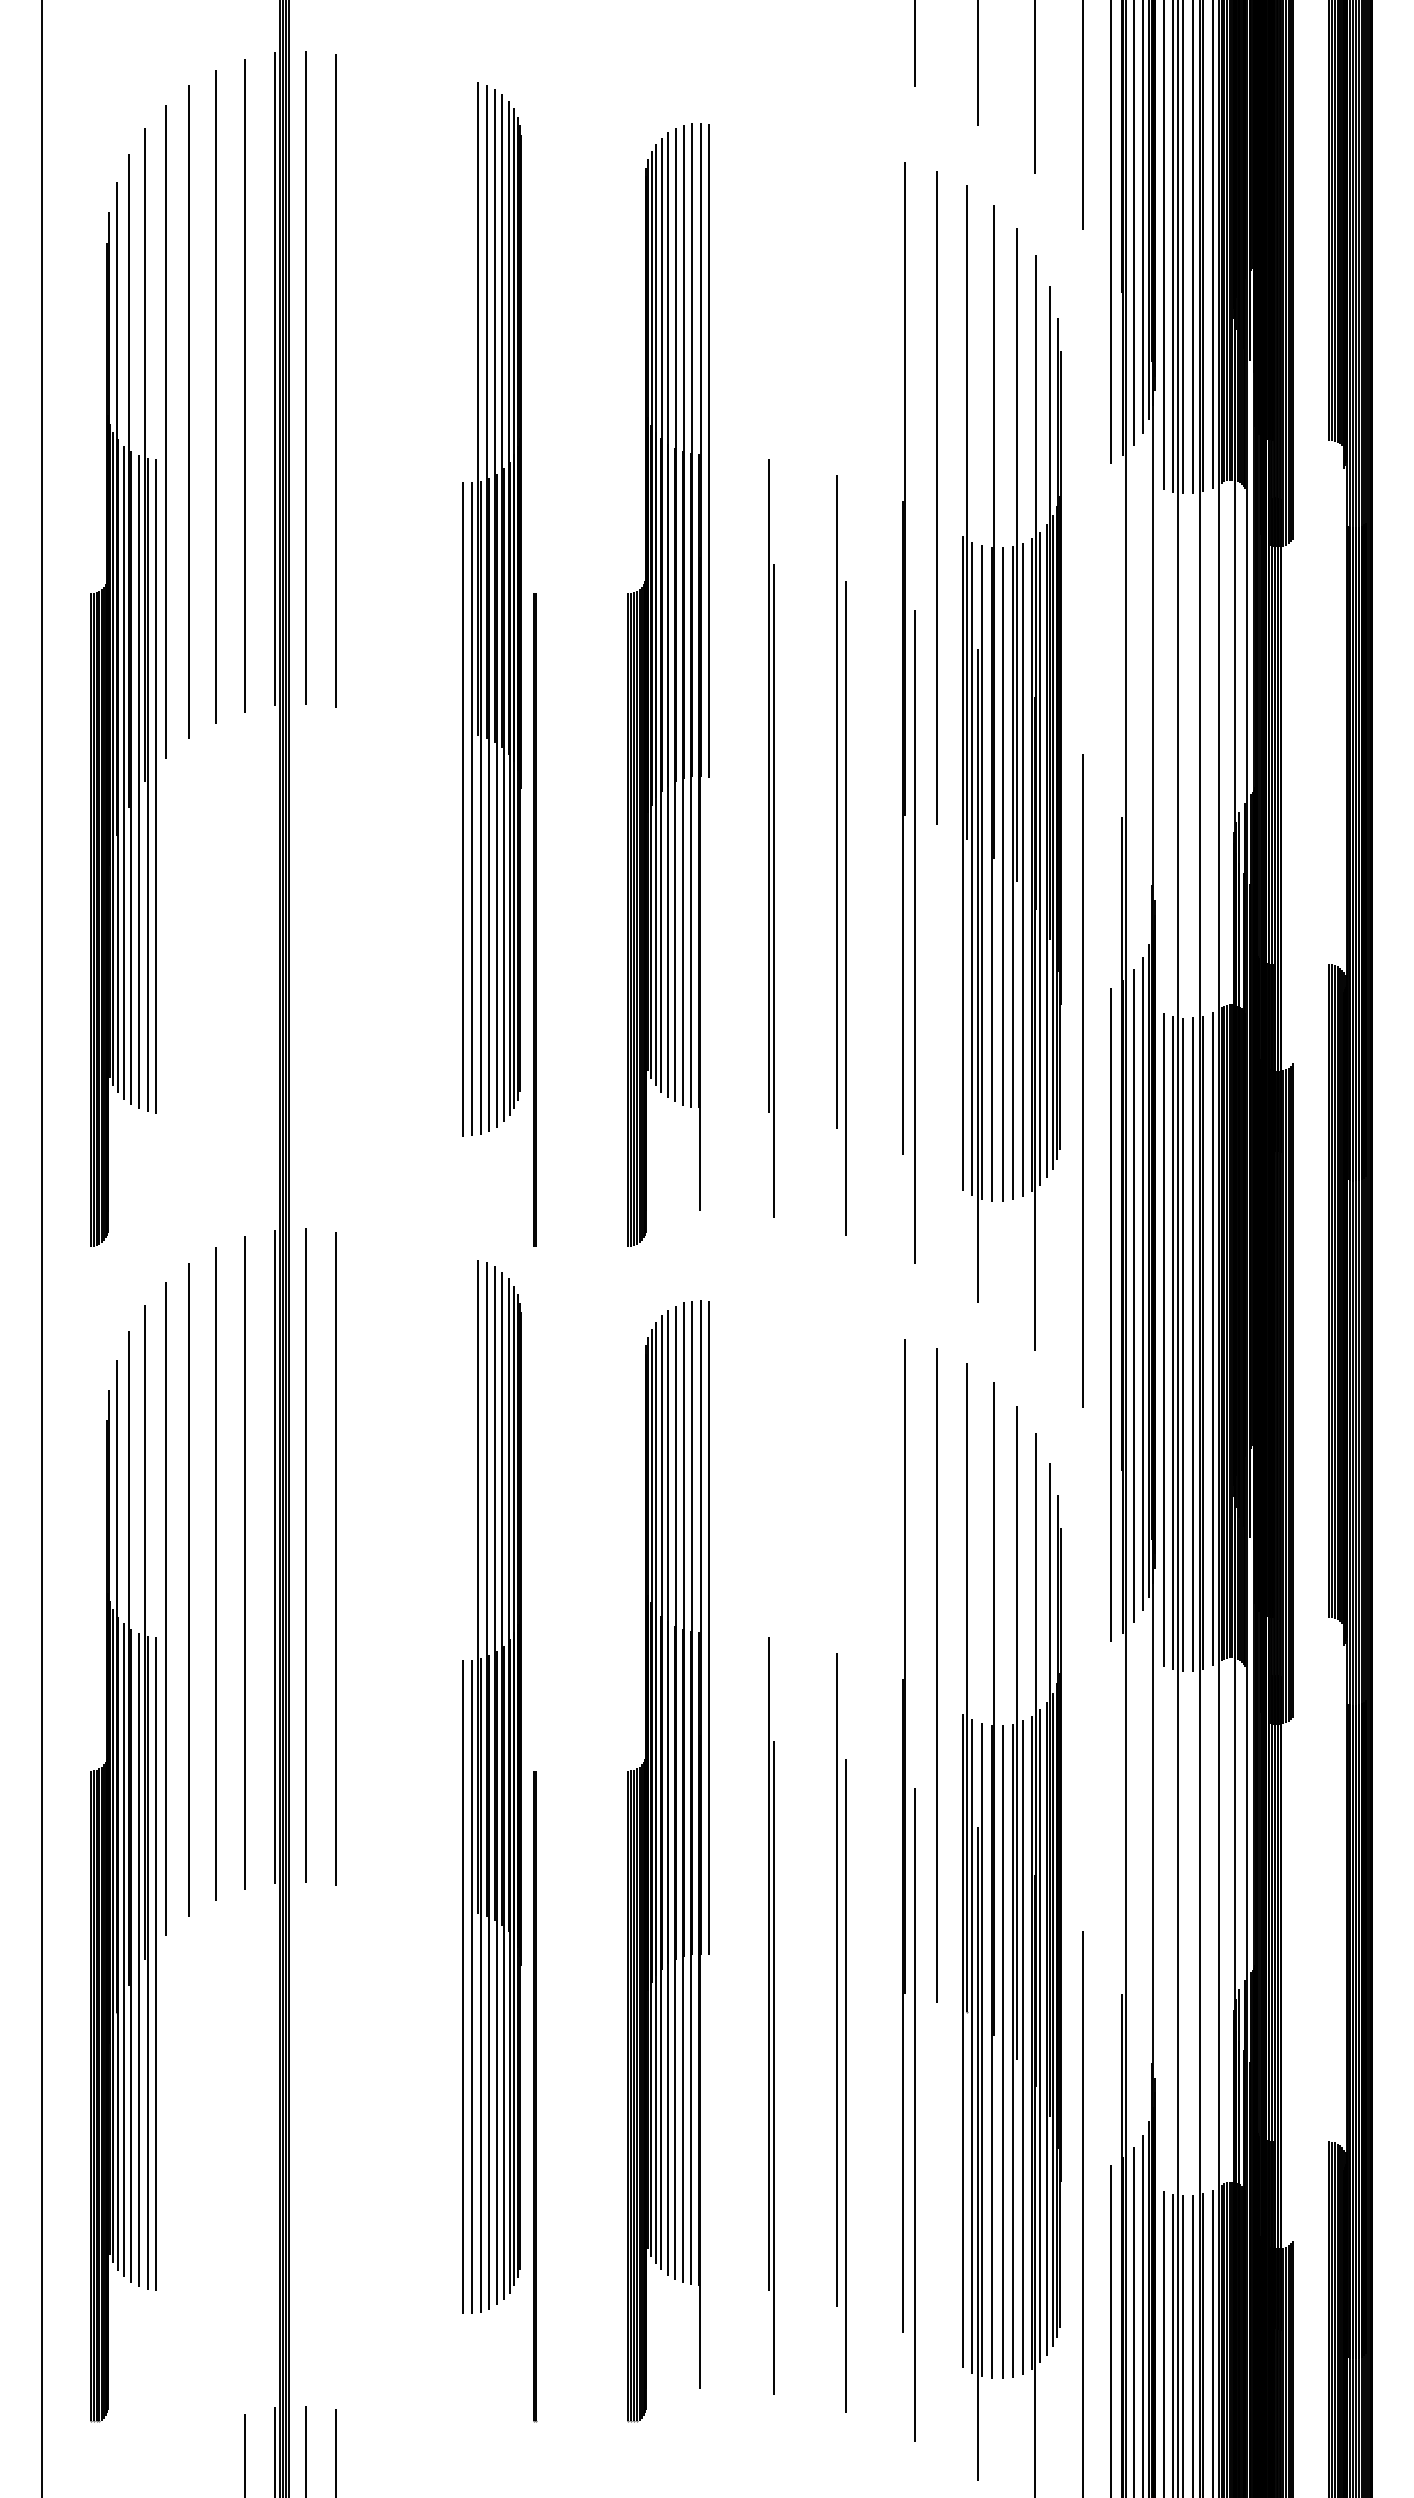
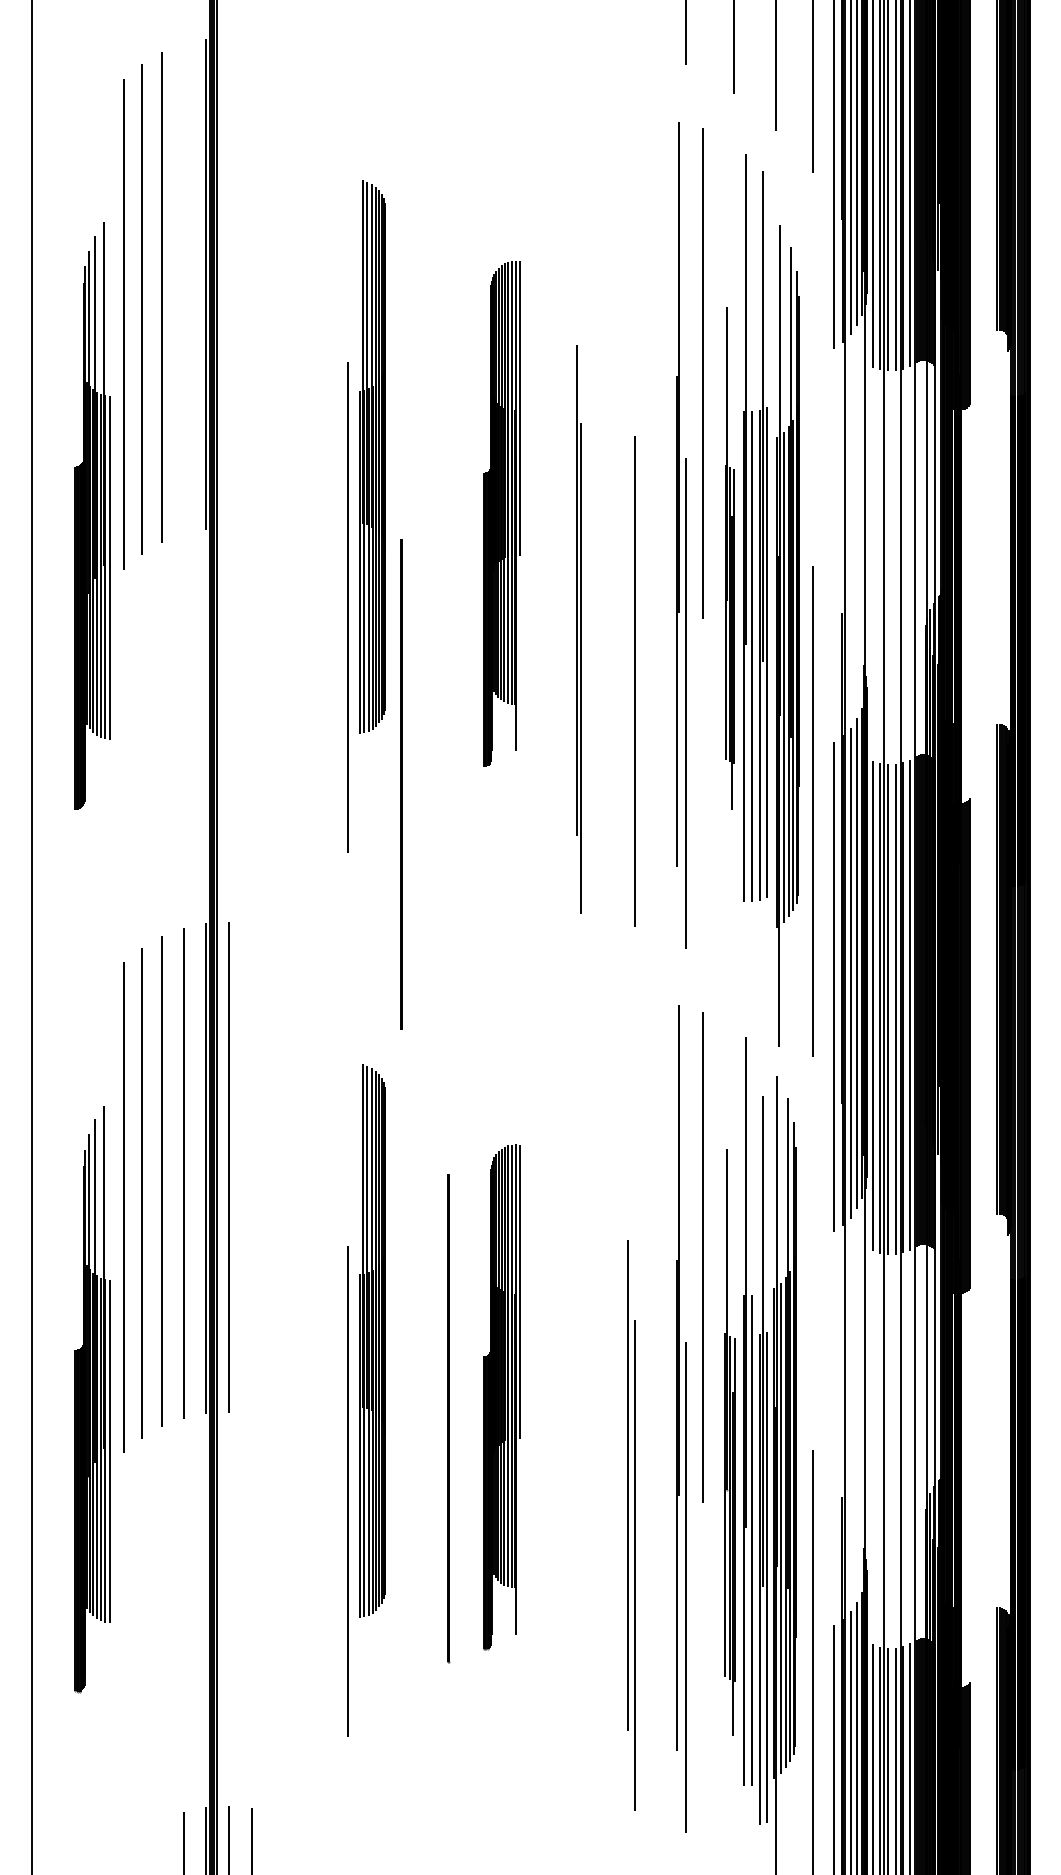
line: (305, 377) -> (229, 283), removed
line: (335, 380) -> (251, 285), removed
line: (244, 385) -> (183, 289), removed
part: (496, 608) -> (372, 456), size x0.7
part: (668, 684) -> (501, 513), size x0.6
part: (123, 687) -> (92, 516), size x0.7
part: (972, 743) -> (729, 558), size x0.6
line: (836, 801) -> (627, 601), removed
part: (1046, 802) -> (788, 635), moved
line: (534, 919) -> (401, 784), moved
line: (335, 1558) -> (251, 1169), removed
part: (496, 1786) -> (372, 1340), size x0.7
part: (668, 1861) -> (501, 1397), size x0.6
part: (123, 1863) -> (92, 1398), size x0.7
part: (1017, 1891) -> (763, 1460), moved
part: (972, 1921) -> (729, 1442), size x0.7
part: (771, 2015) -> (578, 1512), removed
line: (535, 2096) -> (449, 1418), moved

